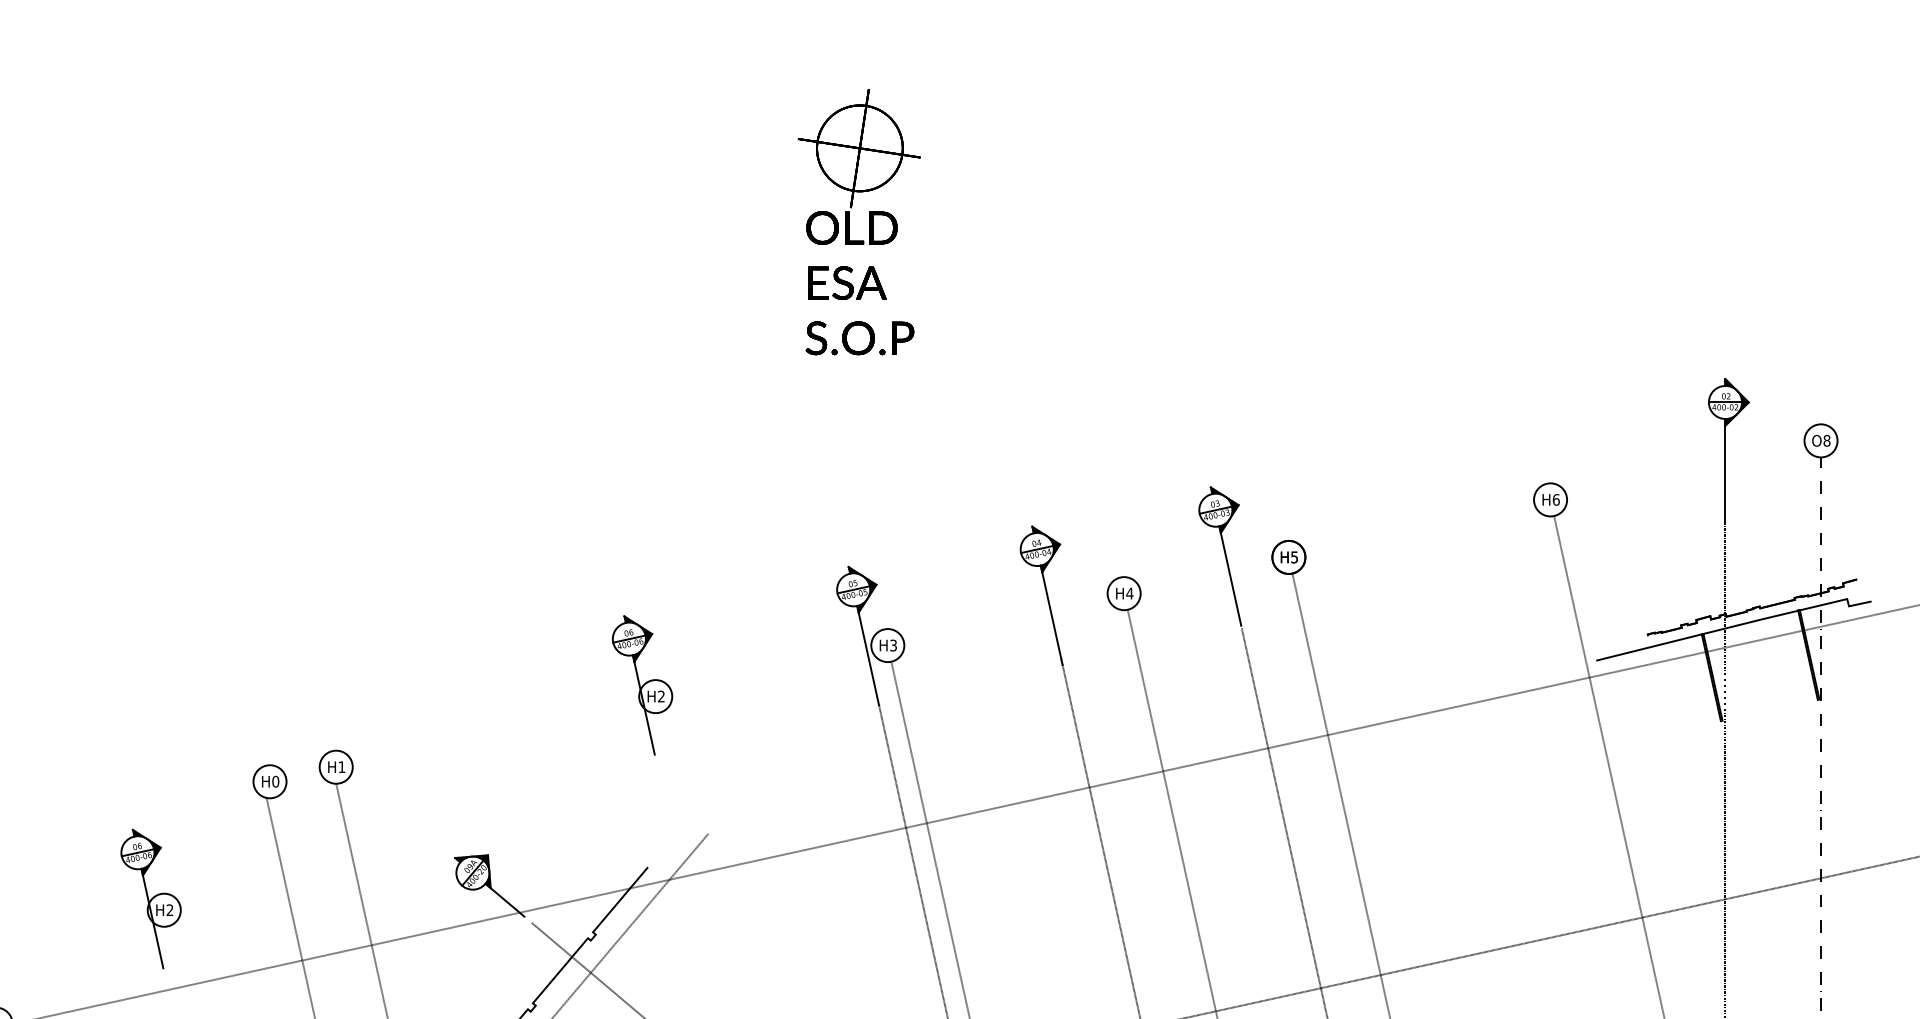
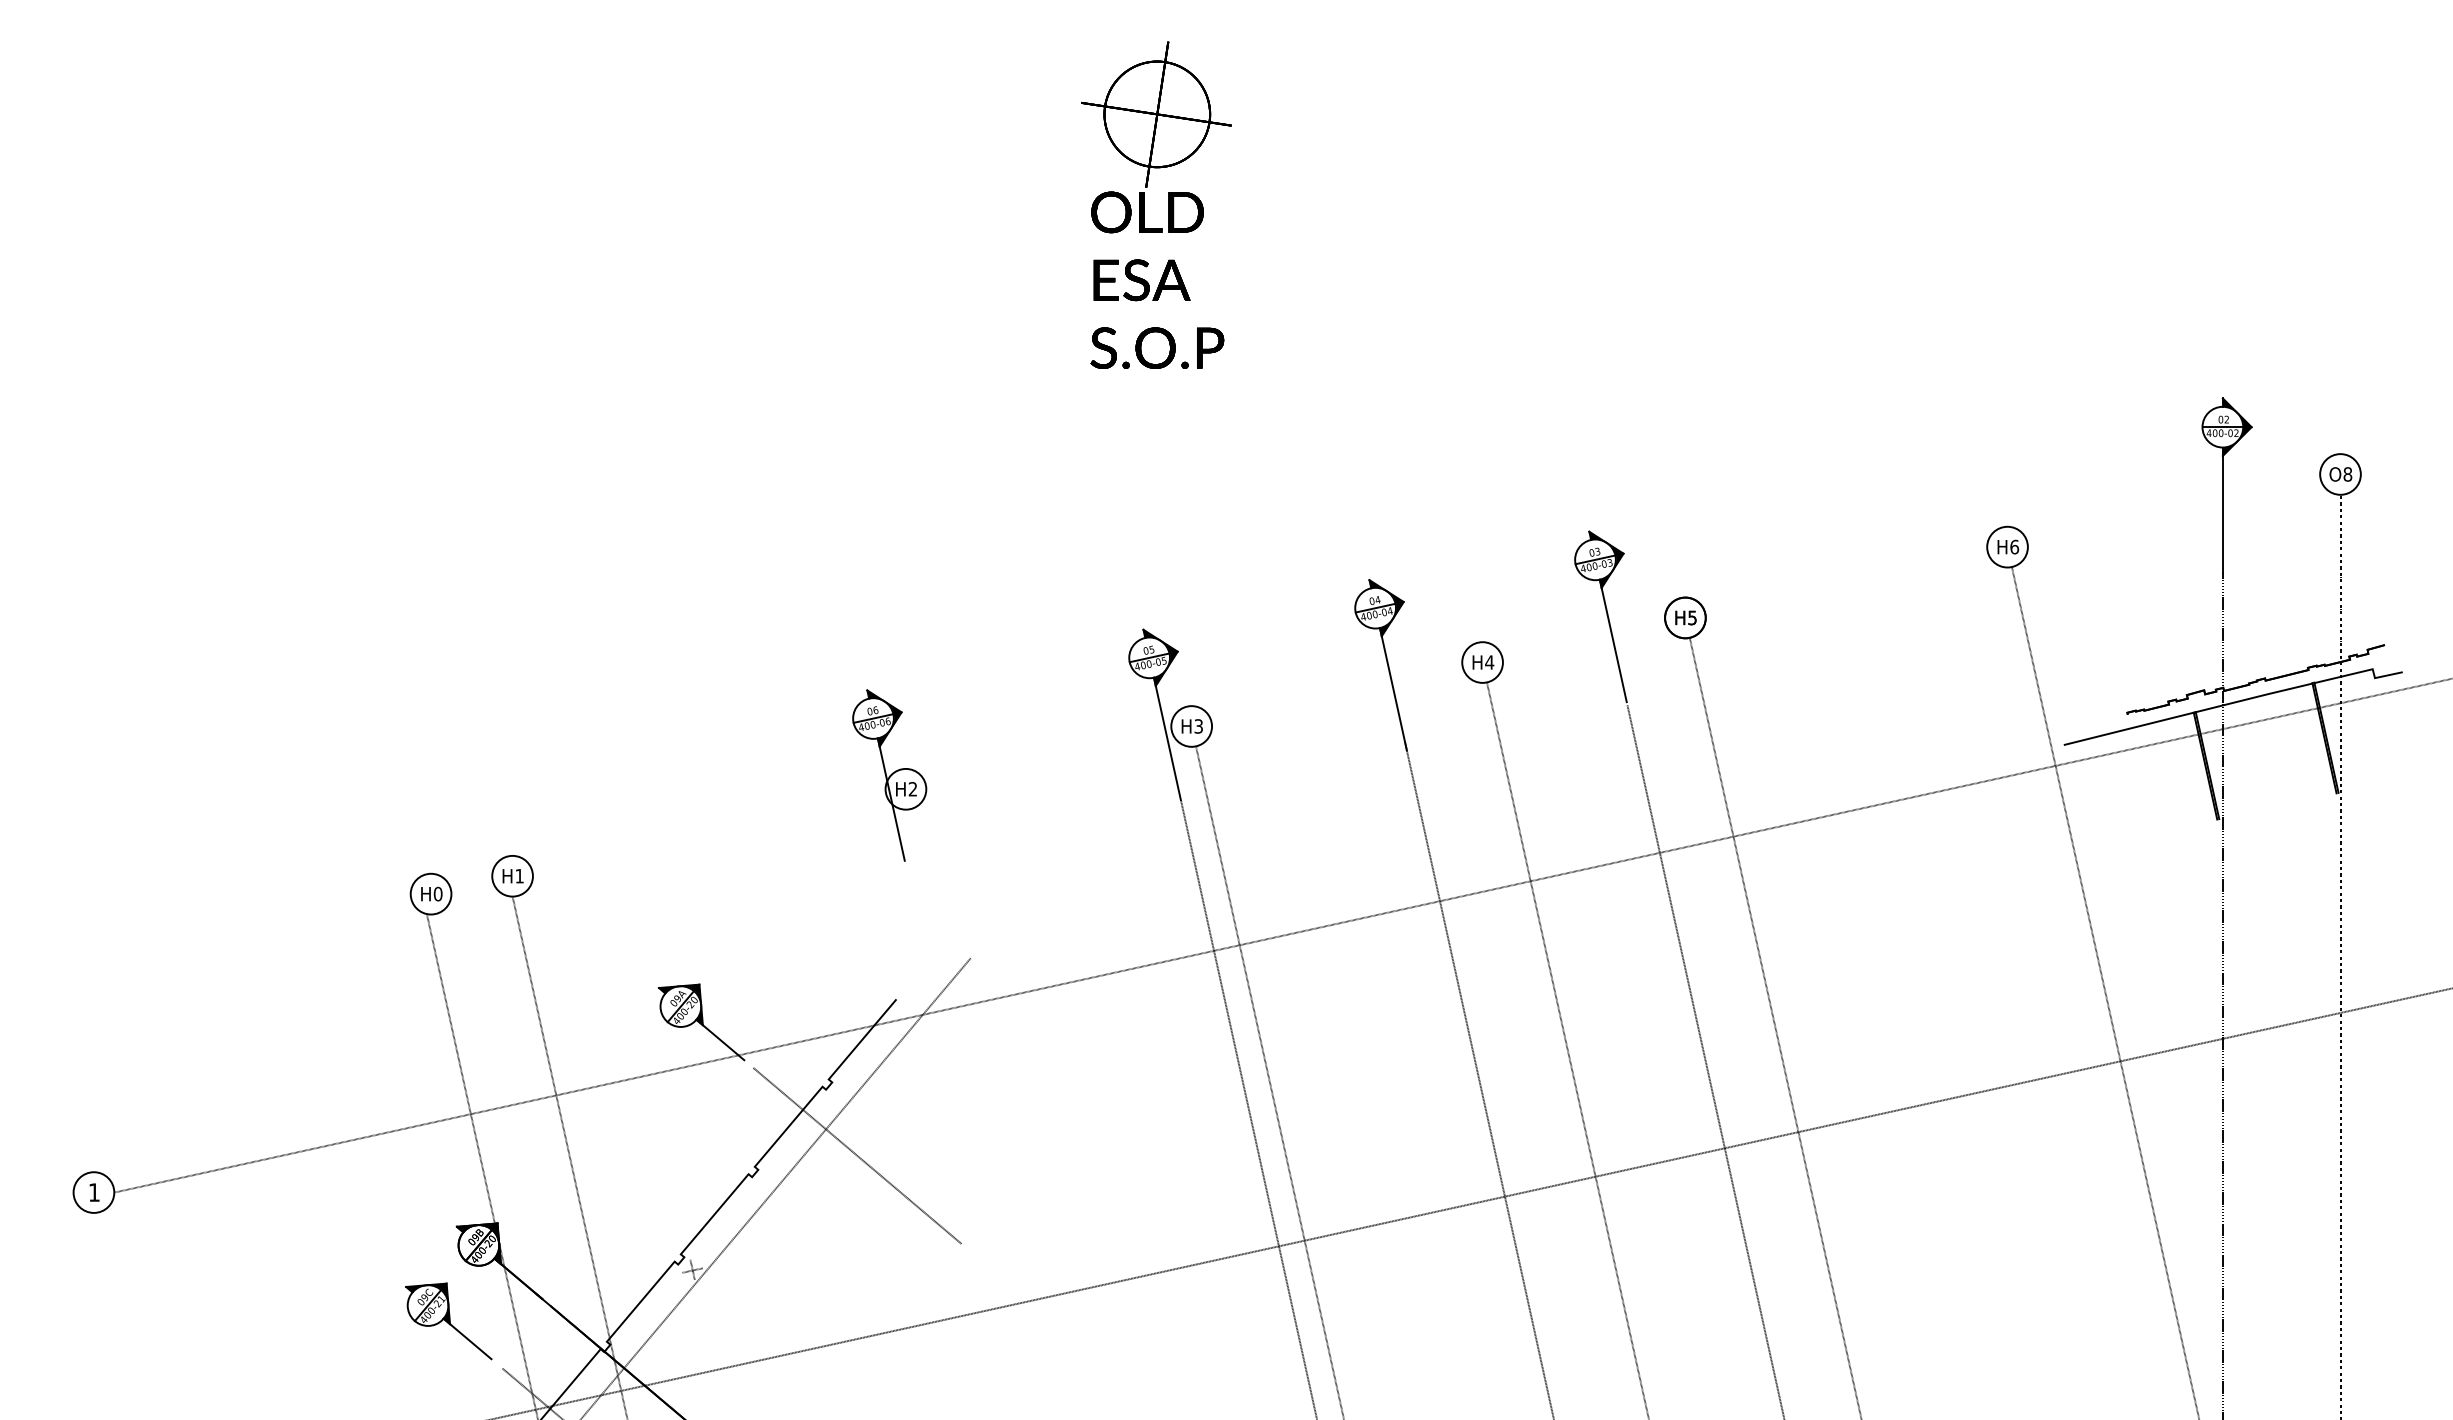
part: (150, 899) -> (284, 1038), removed

